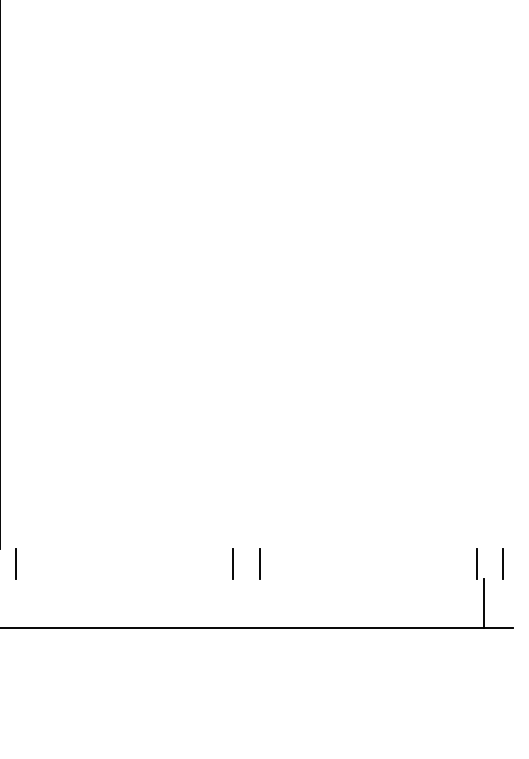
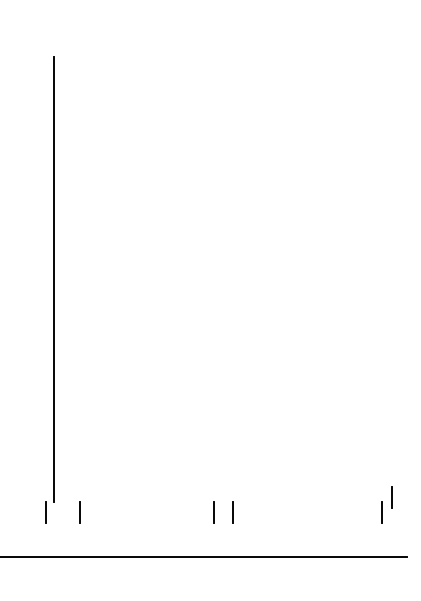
line: (15, 563) -> (79, 512), moved
line: (502, 563) -> (391, 497), moved
line: (483, 603) -> (386, 540), removed

